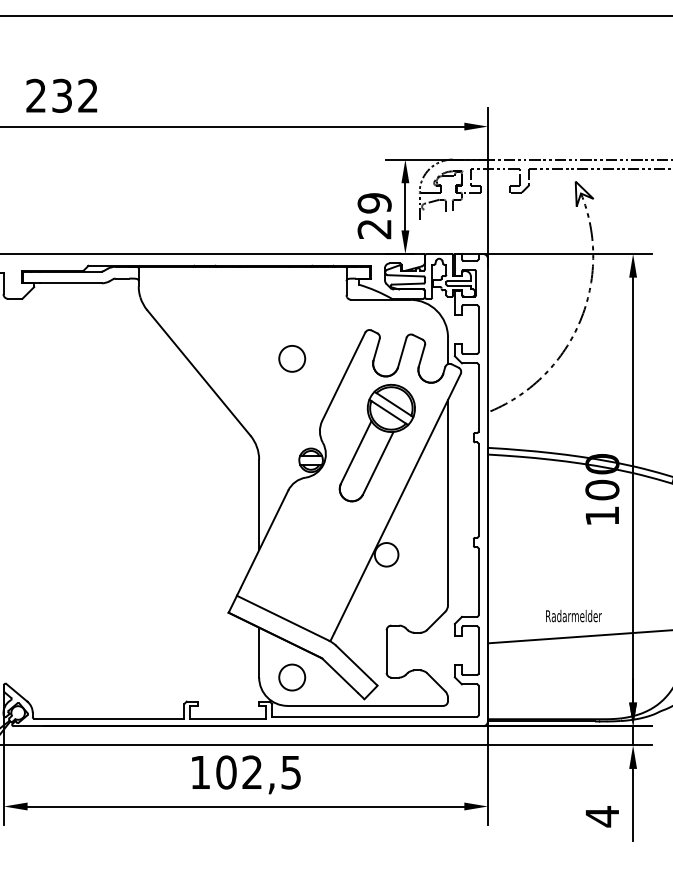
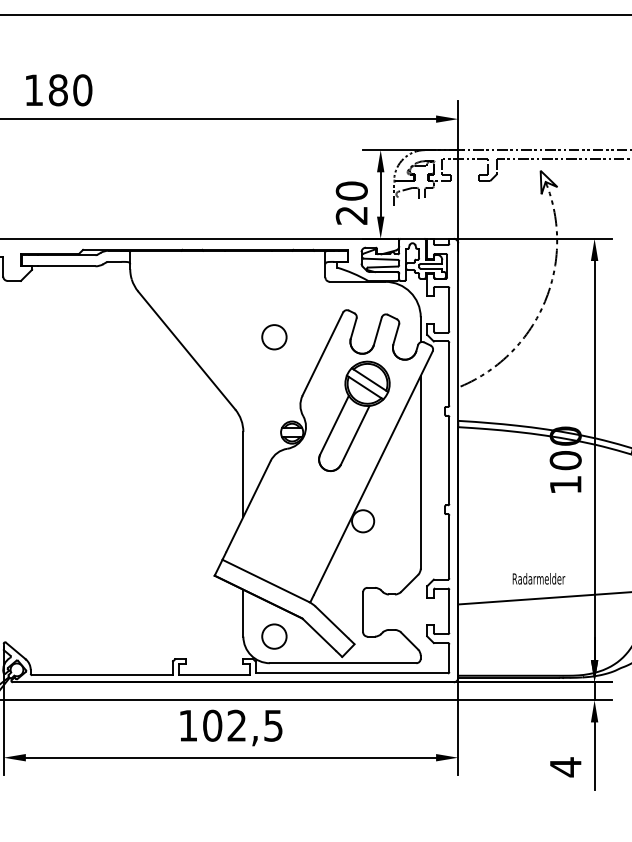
text: (62, 96) -> (58, 90), 232 -> 180
text: (374, 202) -> (351, 190), 29 -> 20

